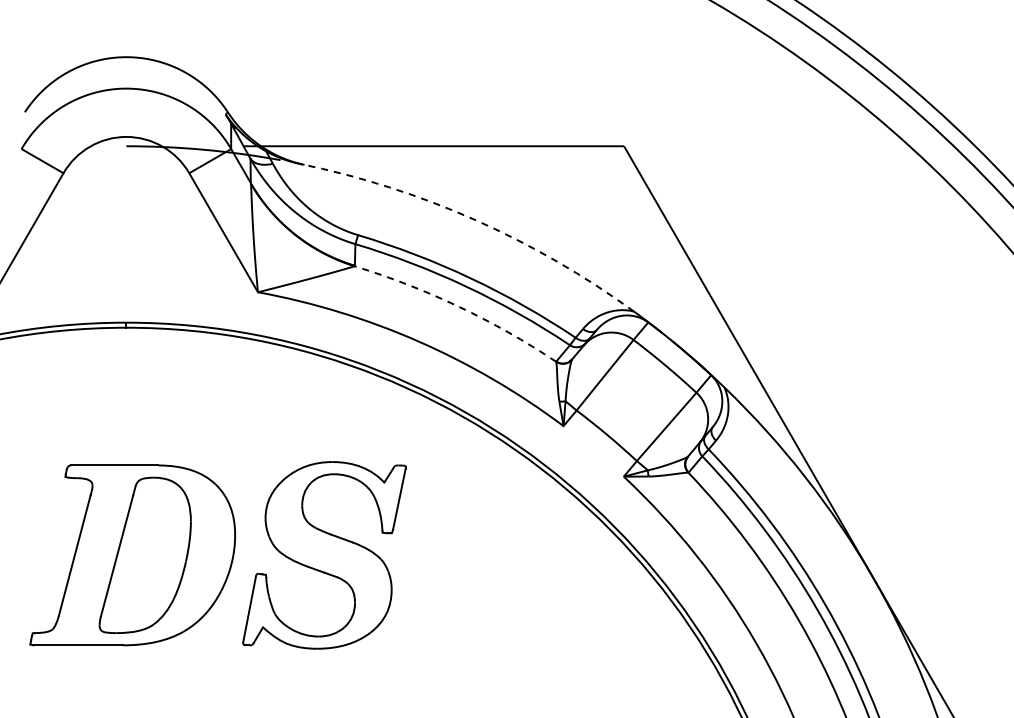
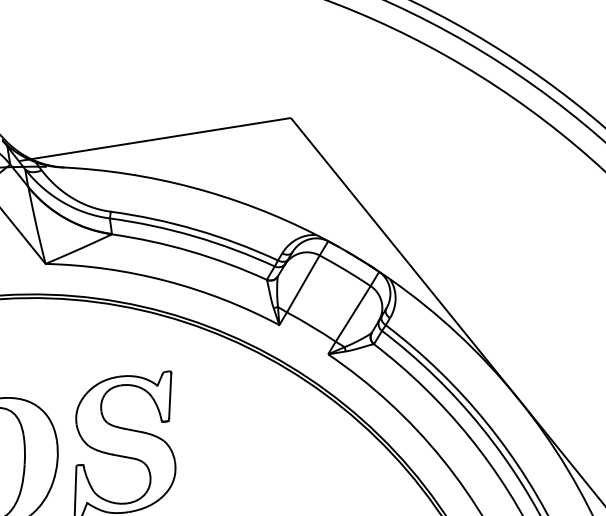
arc: (475, 219) -> (192, 187), dashed -> solid
arc: (458, 306) -> (190, 251), dashed -> solid

